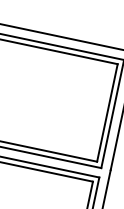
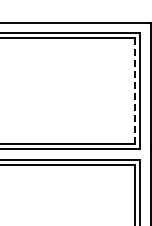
line: (107, 113) -> (134, 91), solid -> dashed

